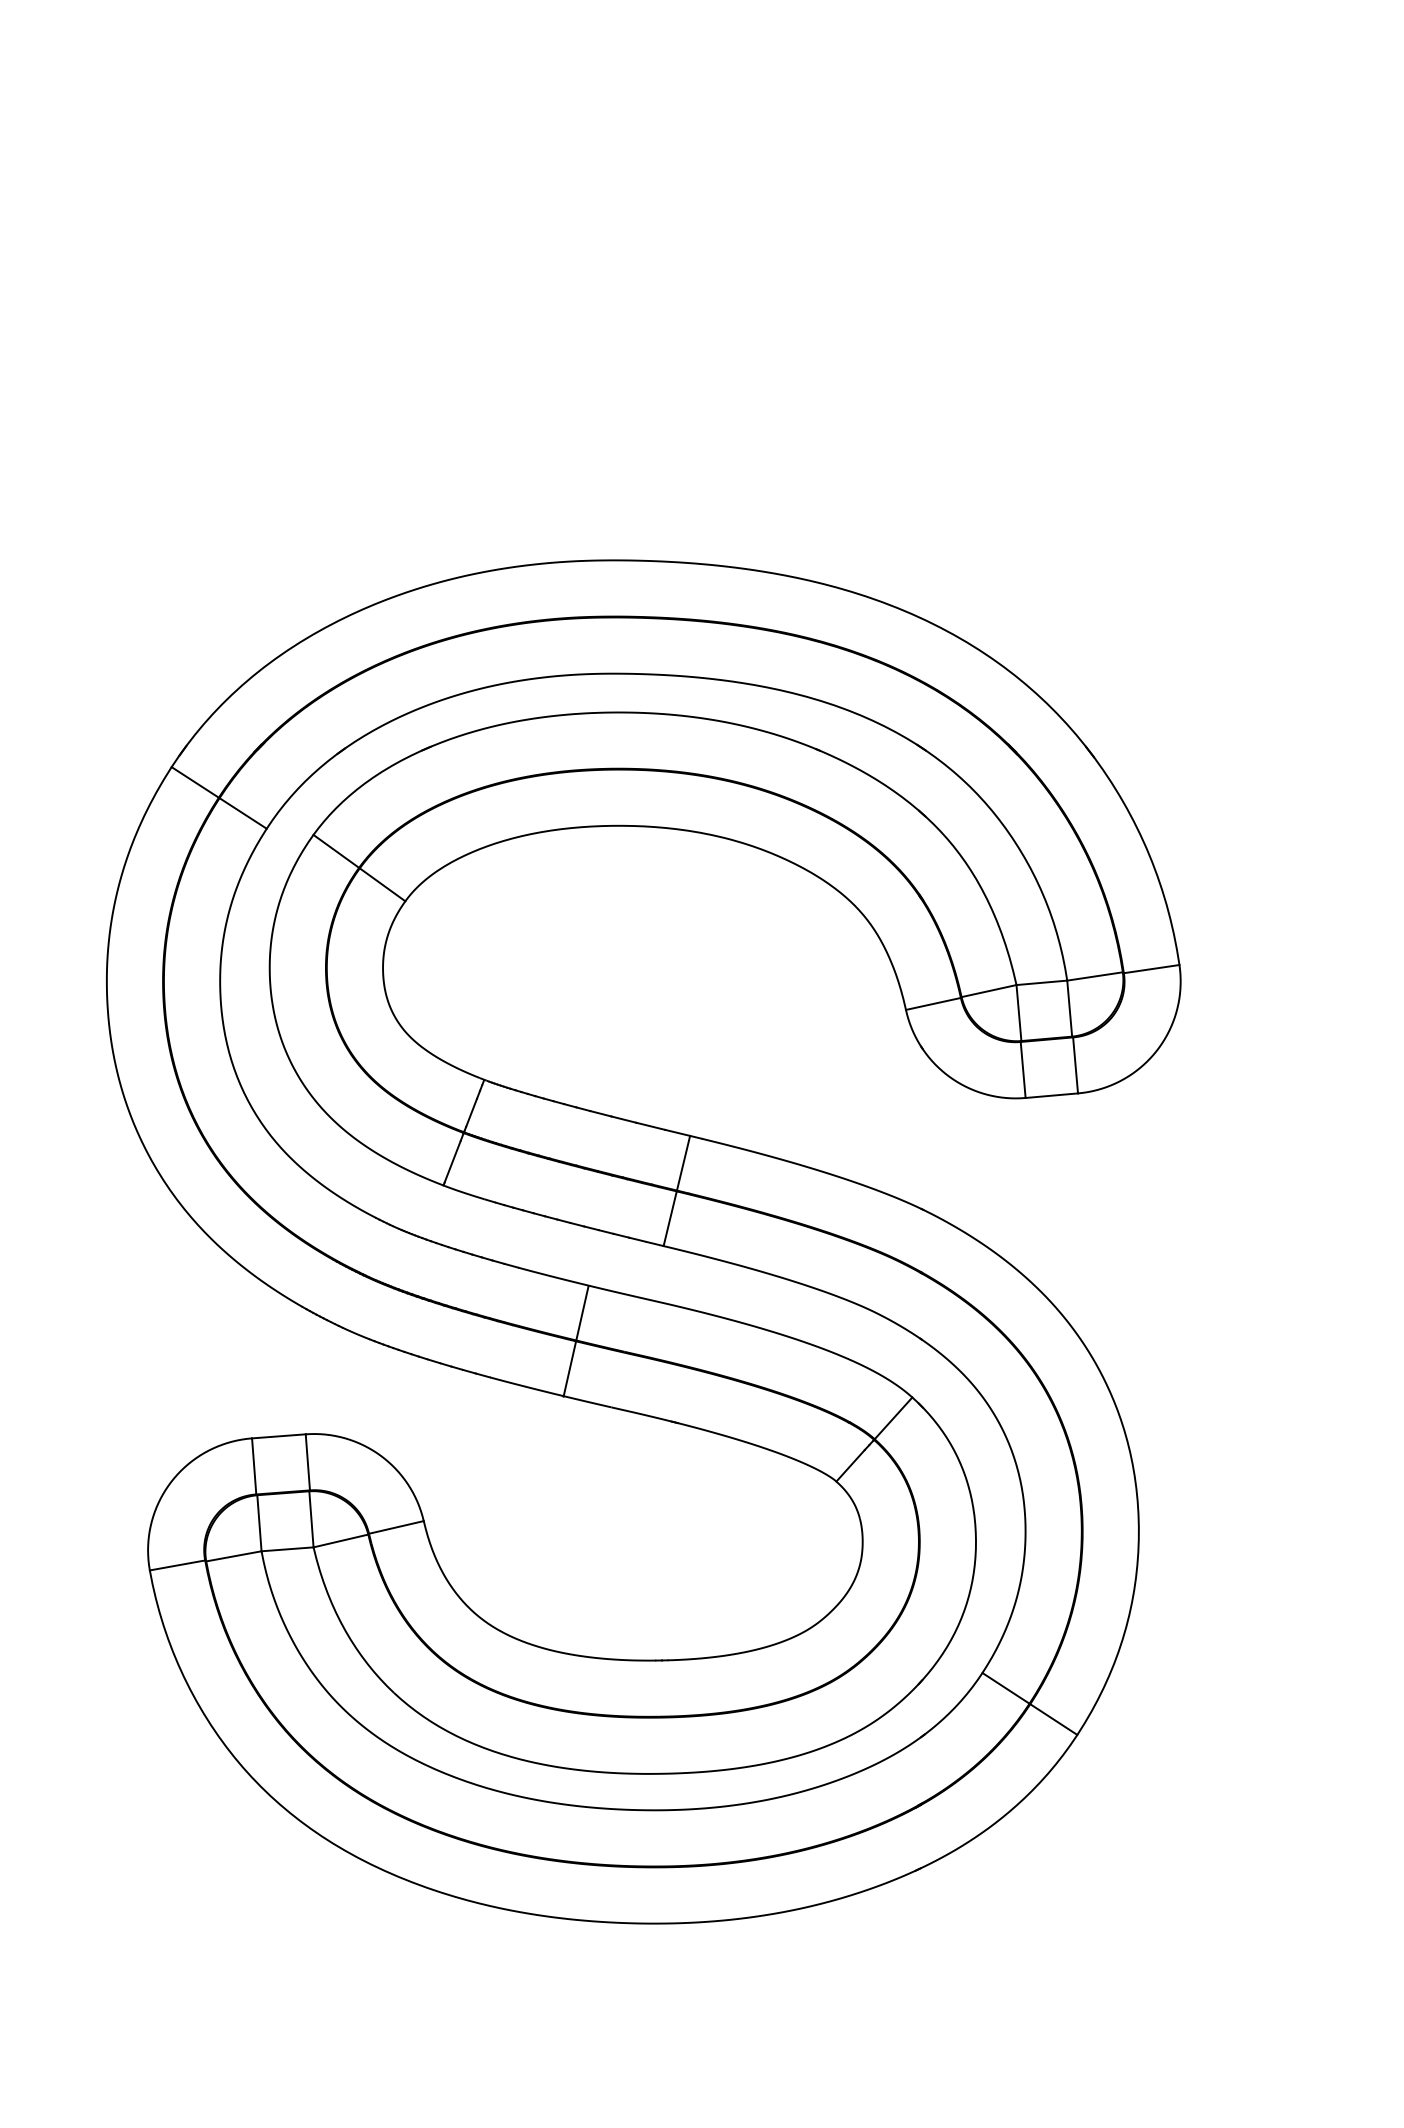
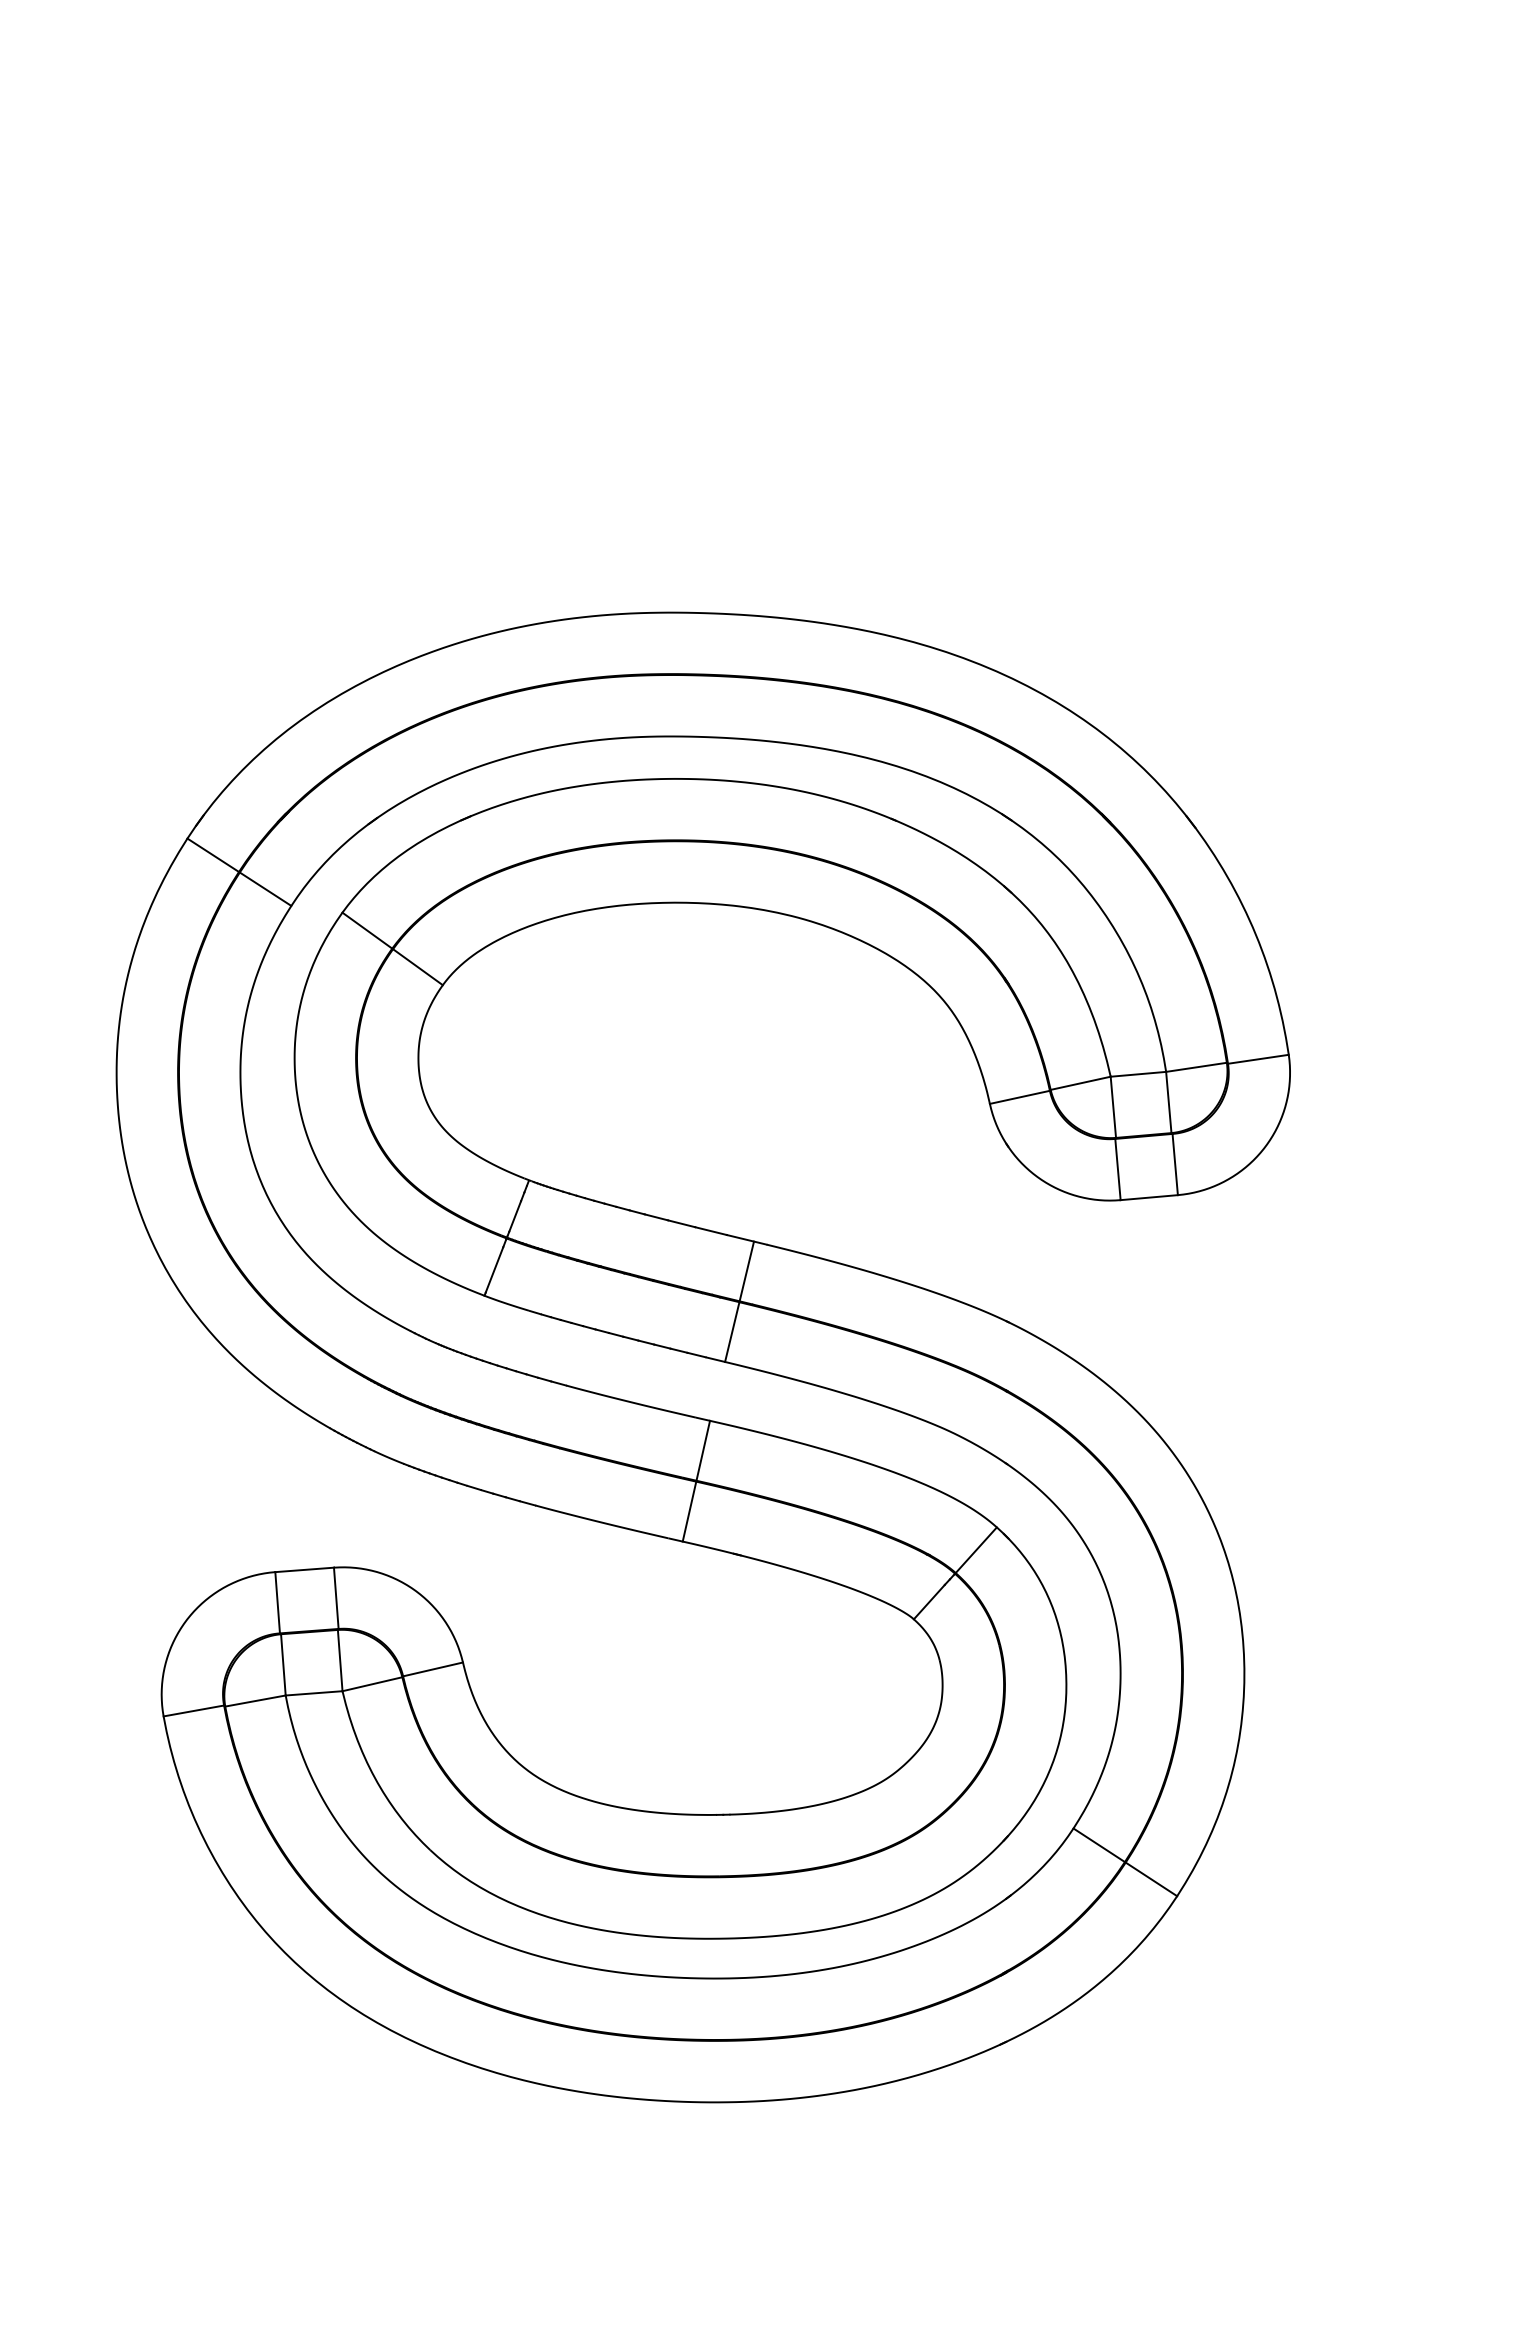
line: (576, 1340) -> (696, 1480), moved

